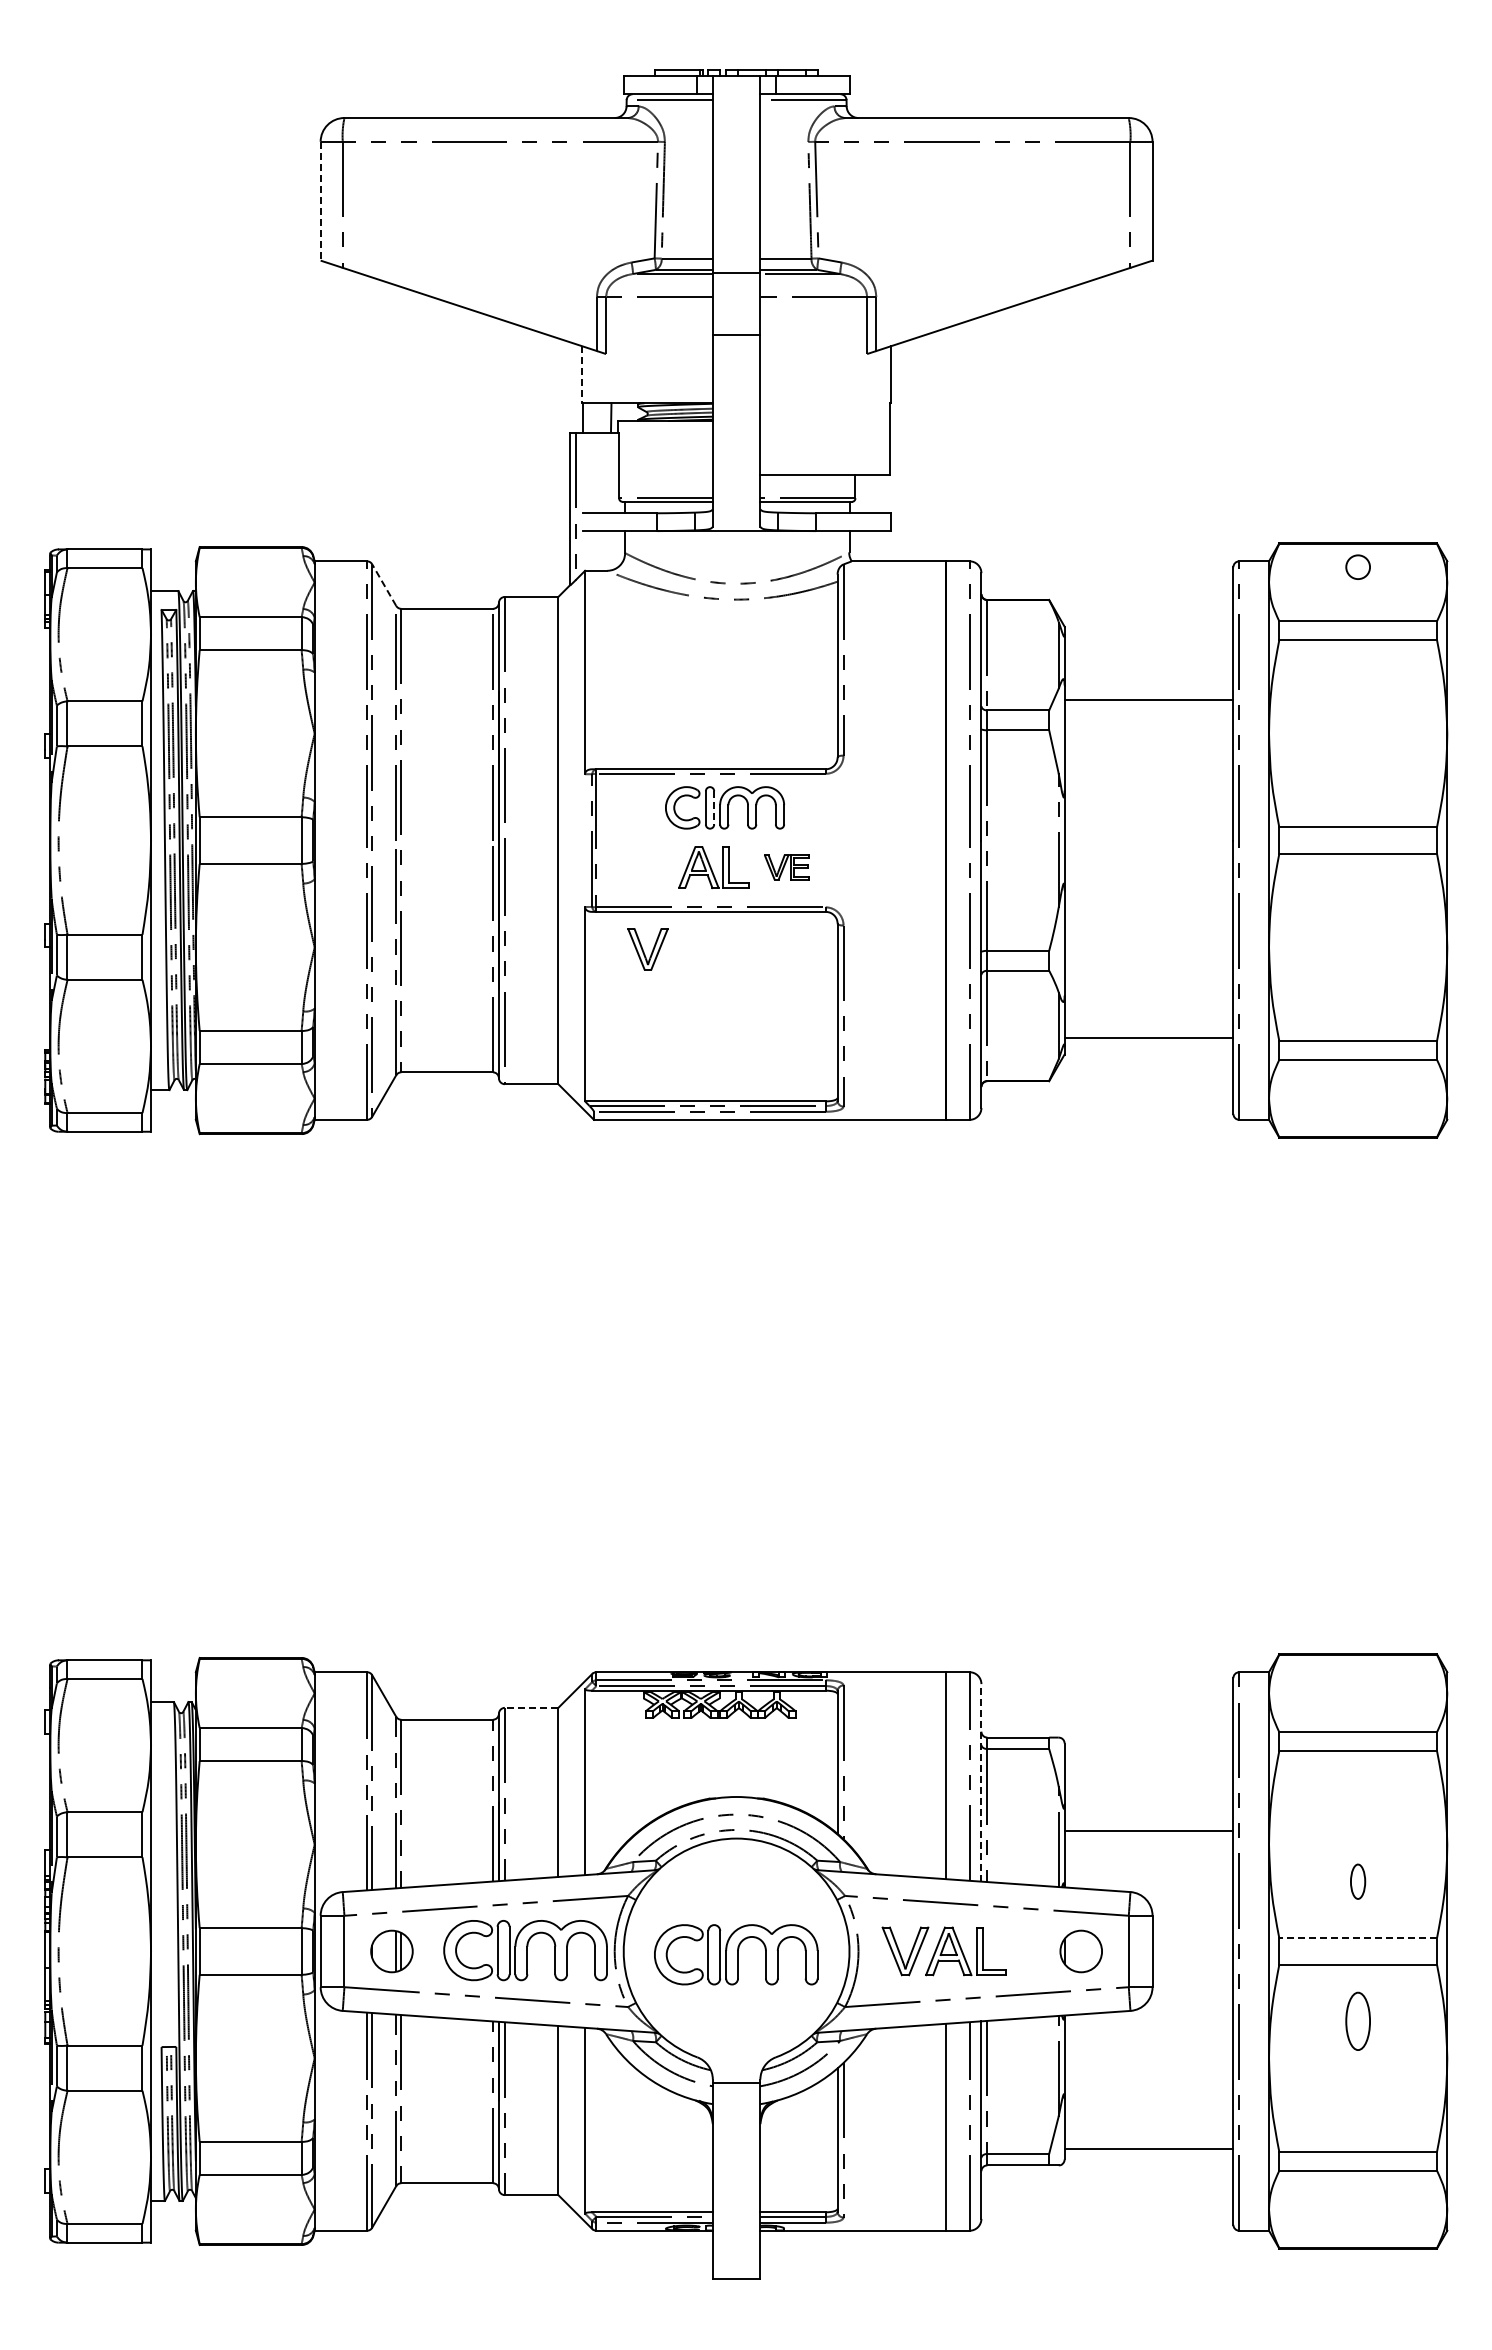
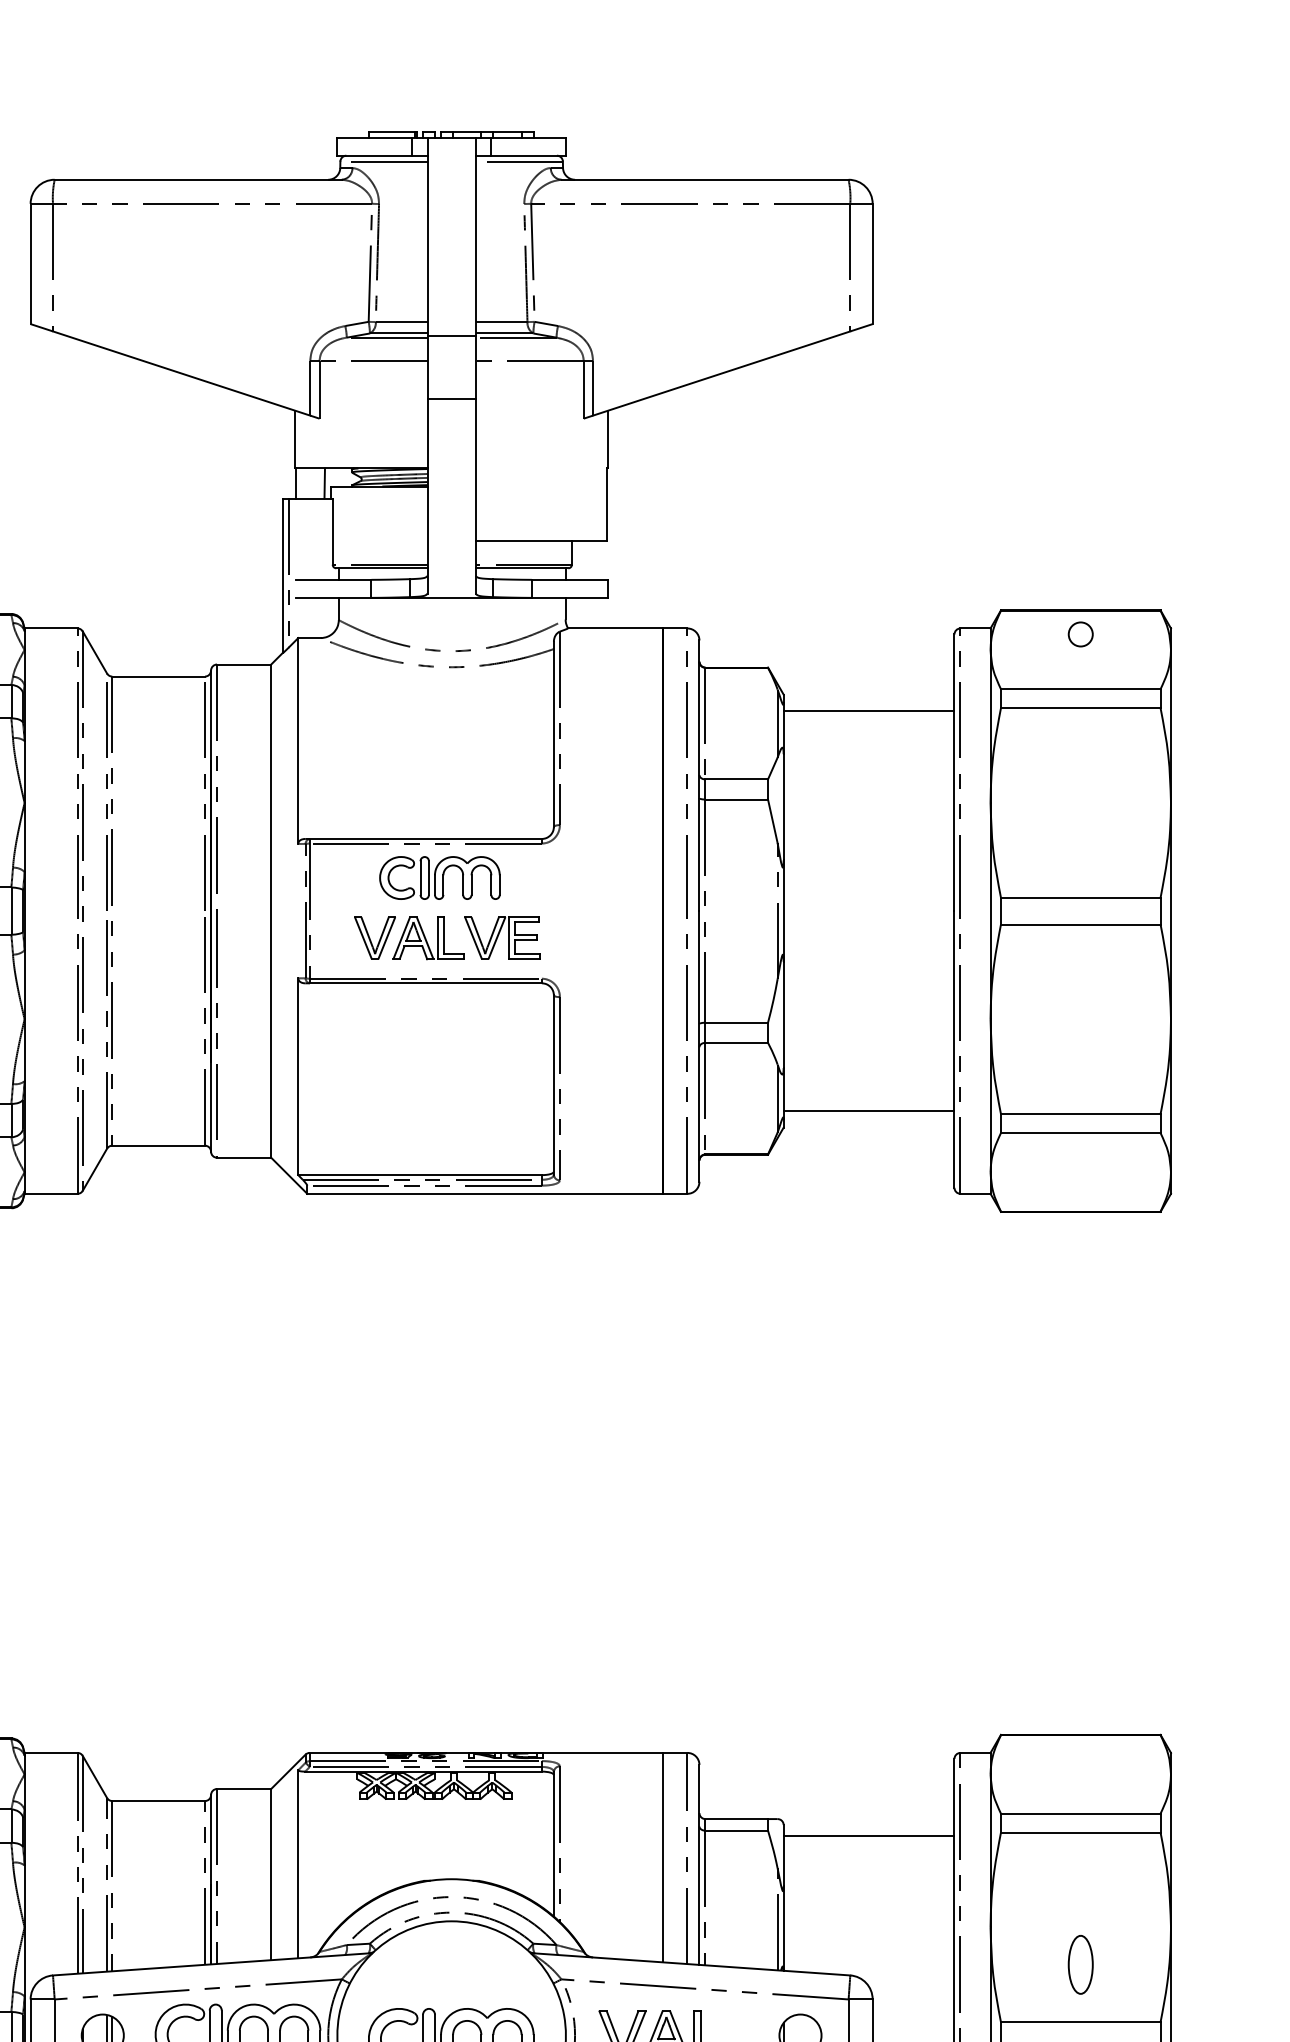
line: (320, 201) -> (30, 264), dashed -> solid
line: (582, 374) -> (295, 439), dashed -> solid
line: (383, 584) -> (94, 651), dashed -> solid
line: (1148, 700) -> (868, 711), moved
line: (714, 807) -> (429, 877), dashed -> solid
part: (786, 867) -> (502, 938), size x1.67
part: (647, 949) -> (374, 938), moved
line: (531, 1707) -> (244, 1788), dashed -> solid
line: (981, 1782) -> (699, 1864), dashed -> solid
line: (1148, 1831) -> (868, 1836), moved
part: (1357, 1881) -> (1080, 1964), size x1.67
line: (1358, 1938) -> (1081, 2022), dashed -> solid

